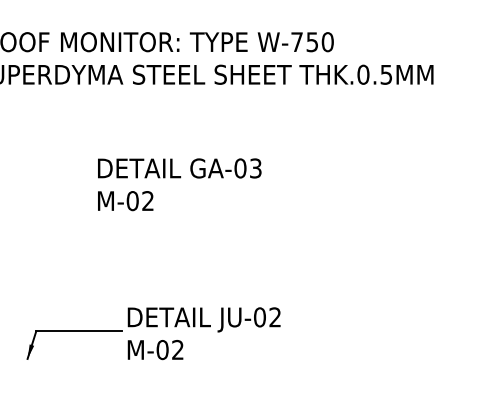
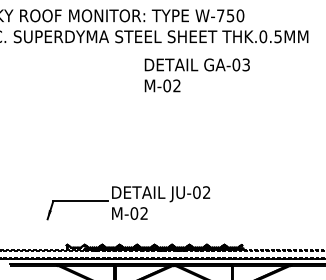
text: (178, 184) -> (196, 75), moved

